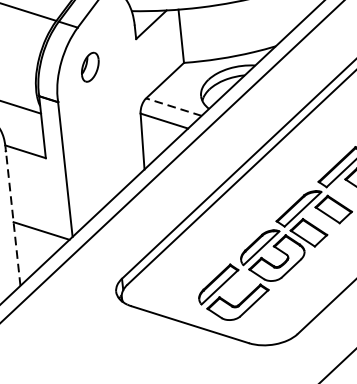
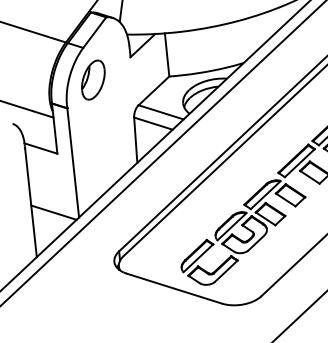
part: (90, 66) -> (93, 79), size x1.67
line: (174, 107) -> (161, 112), dashed -> solid
line: (12, 218) -> (30, 202), dashed -> solid

